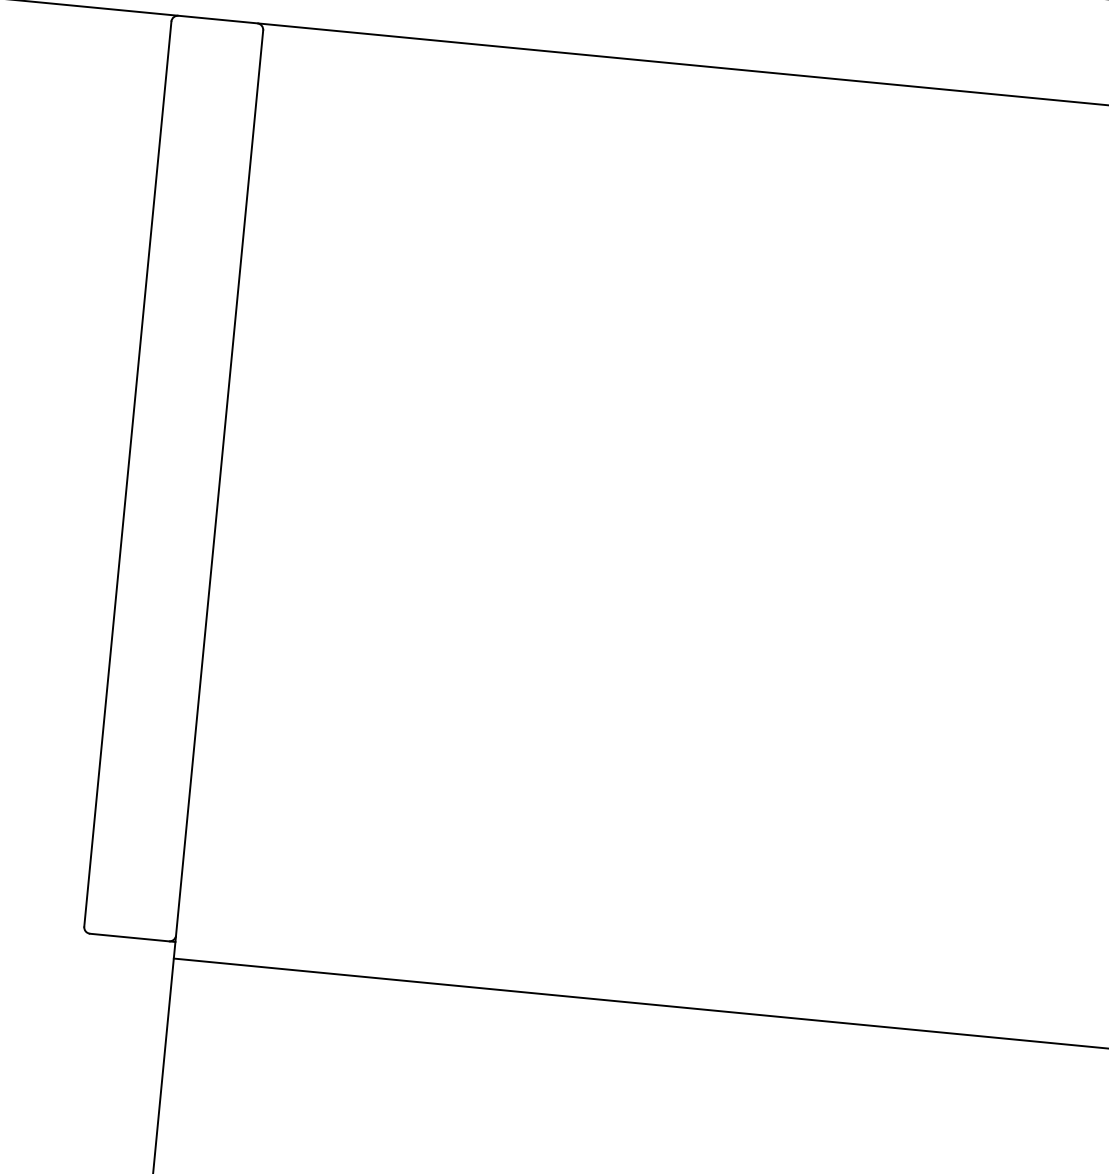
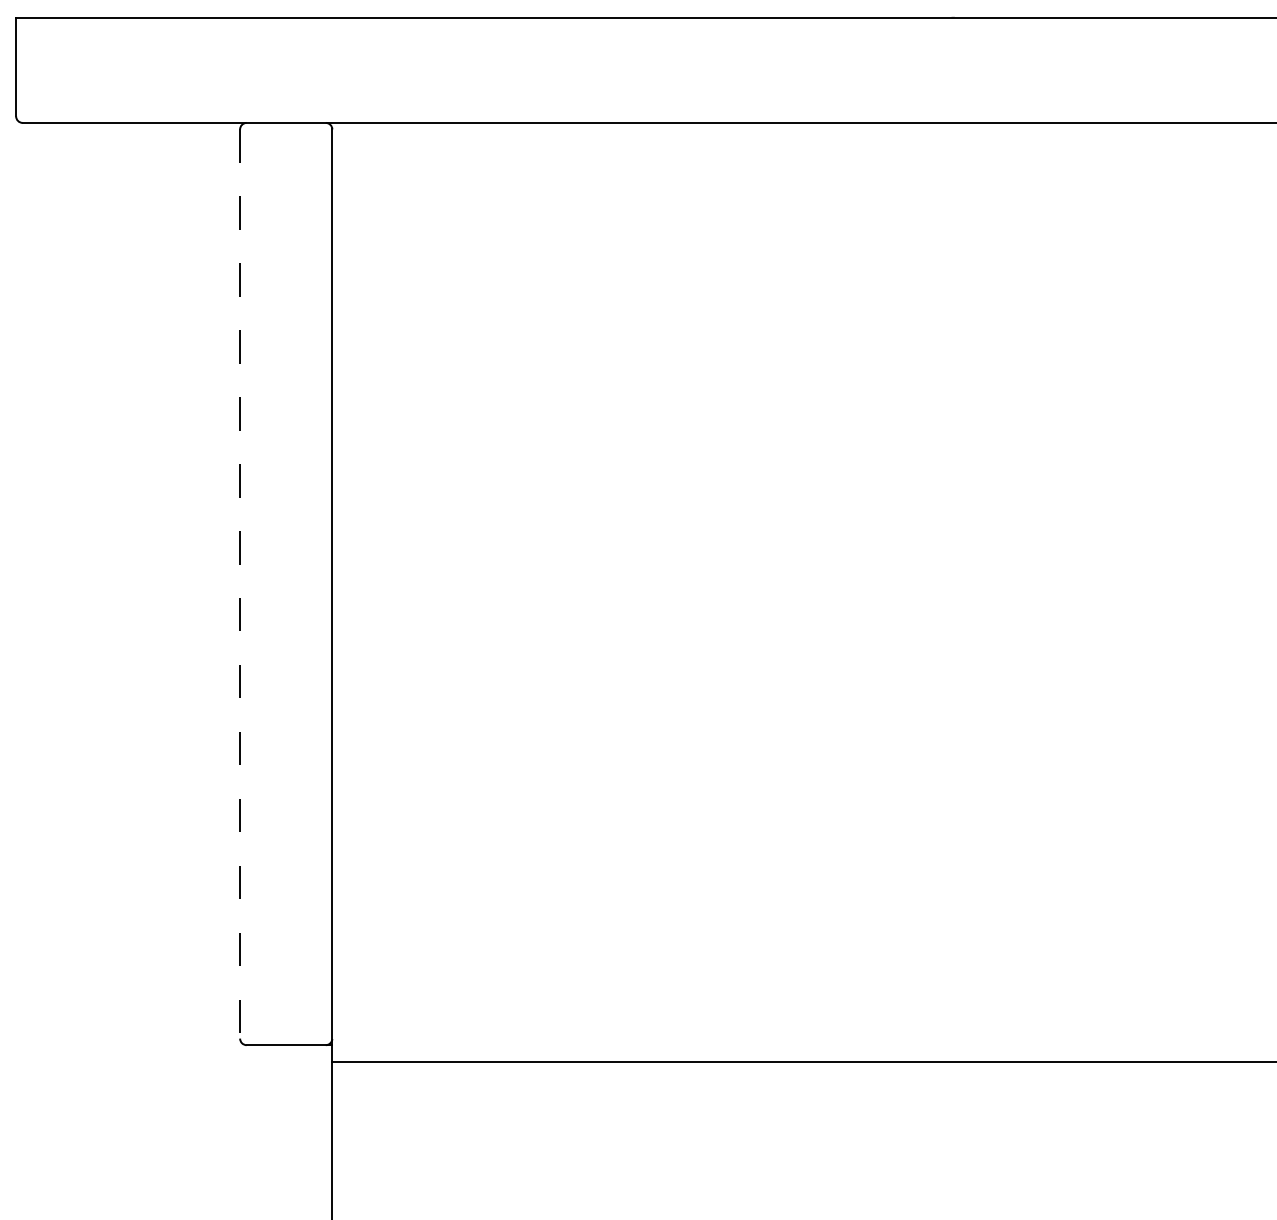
line: (128, 474) -> (240, 584), solid -> dashed

